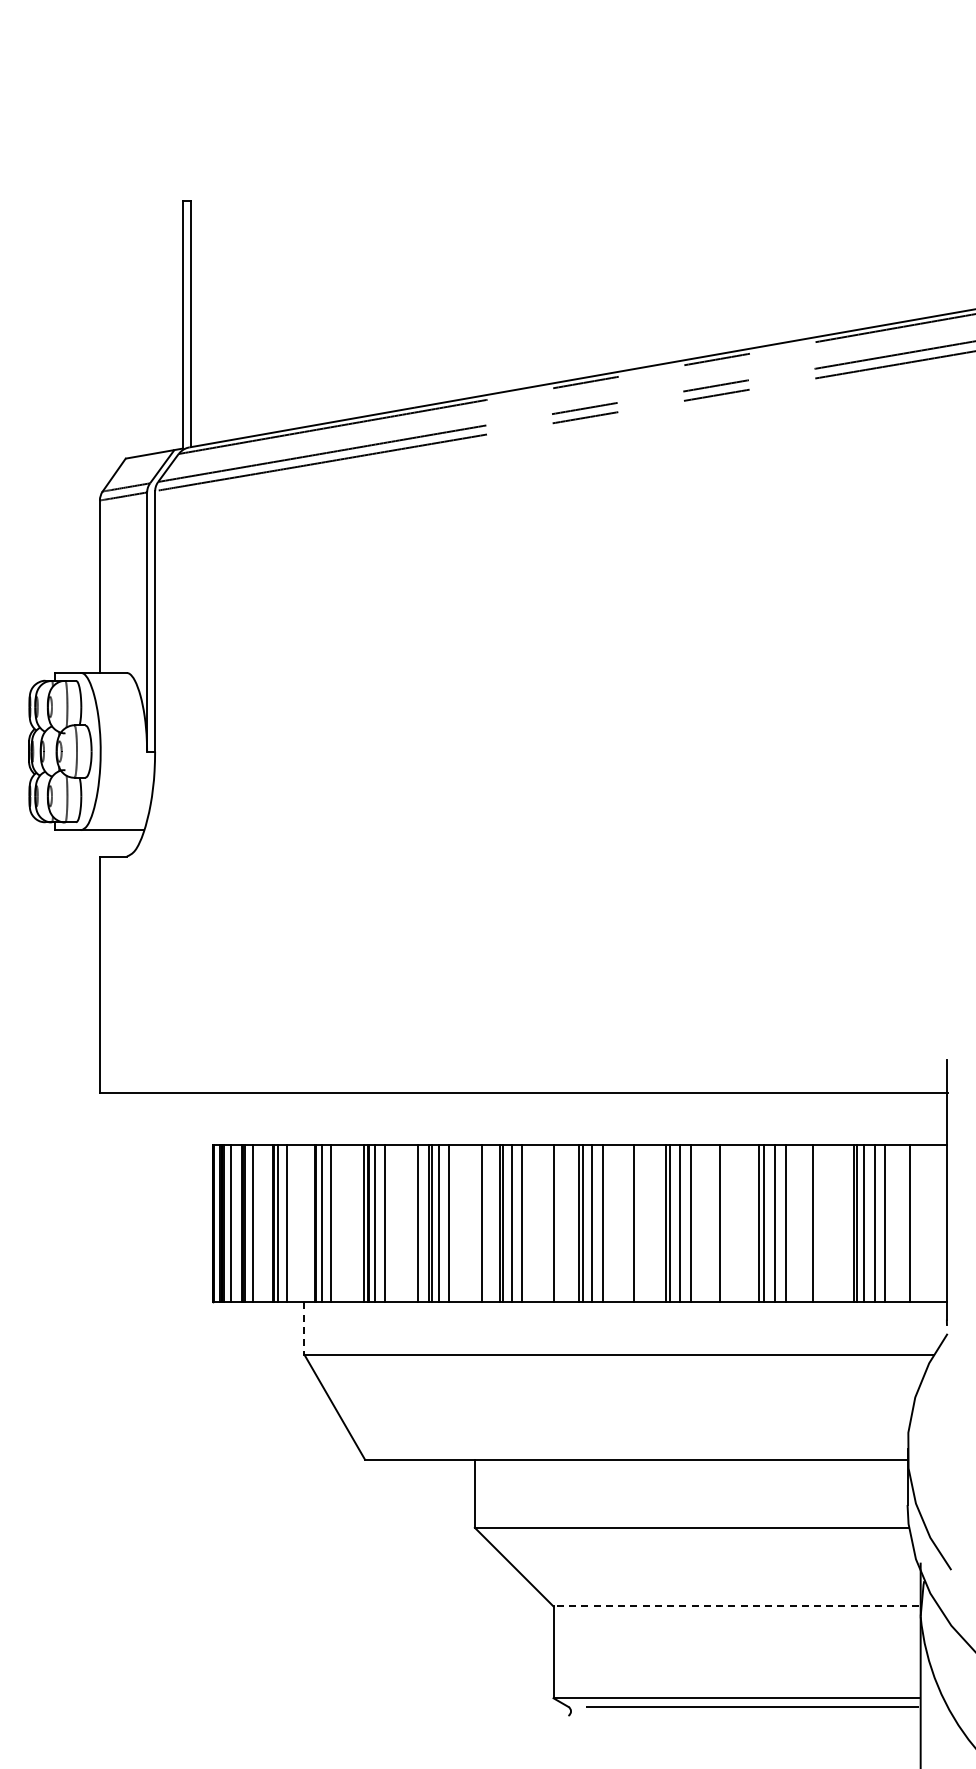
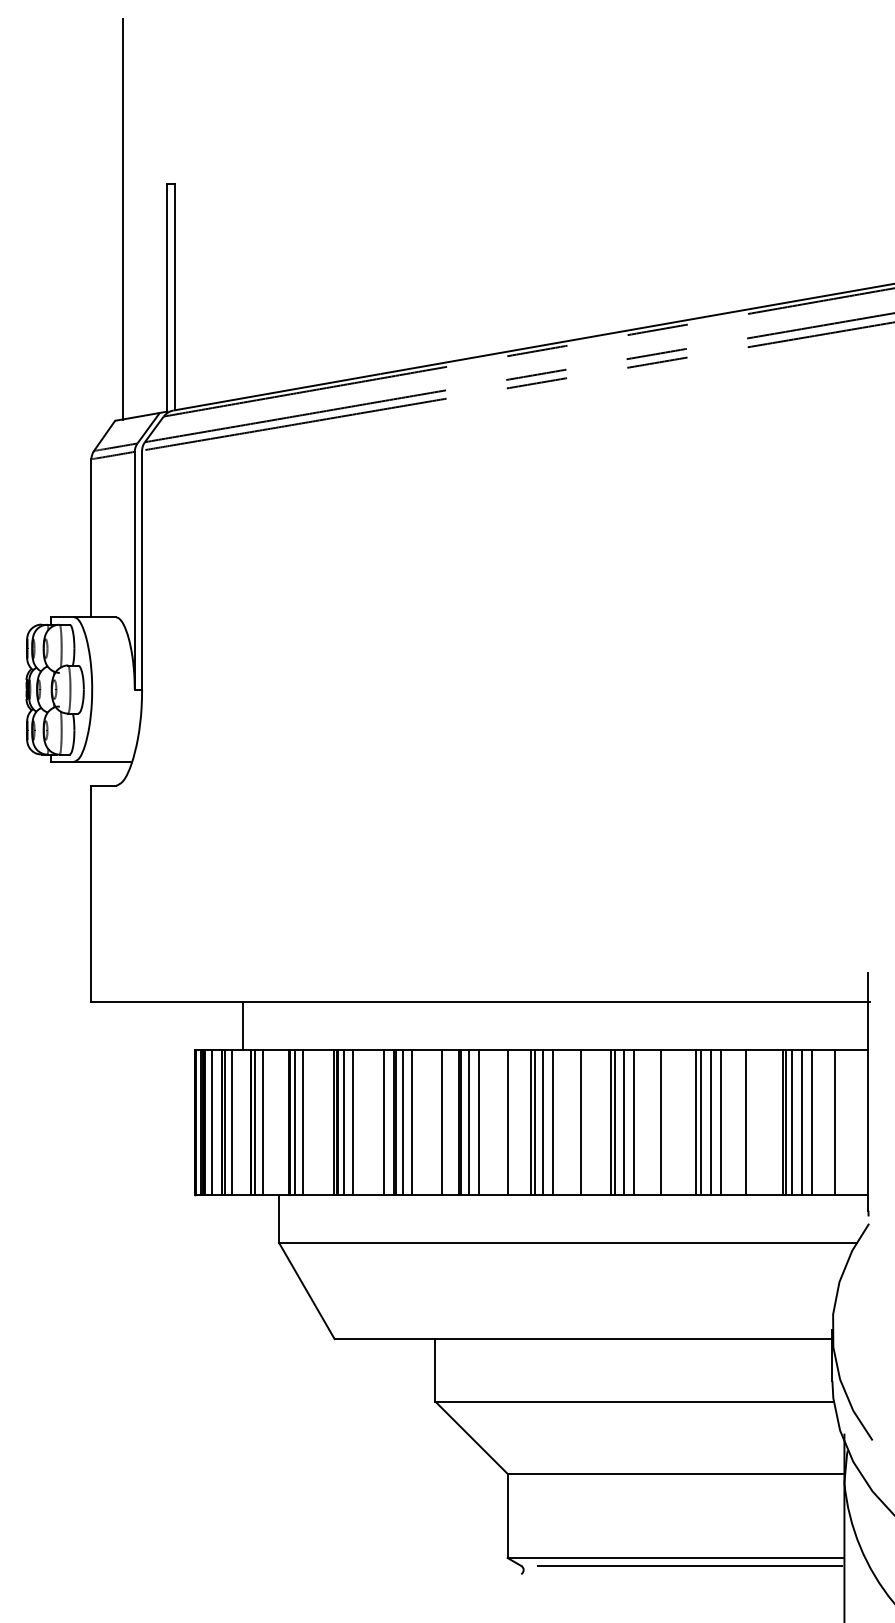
line: (134, 238) -> (123, 218), added
line: (265, 1118) -> (243, 1026), added
line: (304, 1329) -> (279, 1219), dashed -> solid
line: (736, 1606) -> (675, 1473), dashed -> solid

